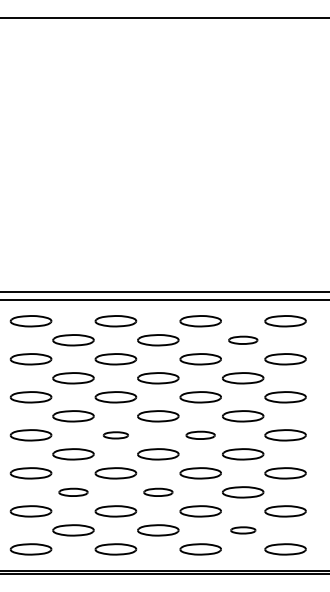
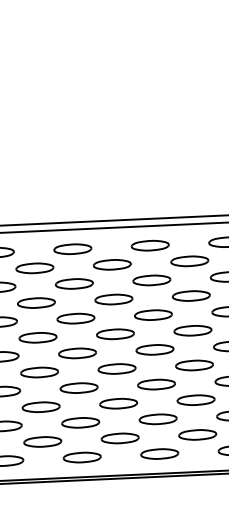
part: (243, 340) -> (190, 261), size x1.43
part: (115, 435) -> (77, 353), size x1.67
part: (200, 435) -> (154, 350), size x1.43
part: (73, 492) -> (41, 407), size x1.43
part: (158, 492) -> (118, 403), size x1.43
part: (243, 530) -> (198, 435), size x1.67

